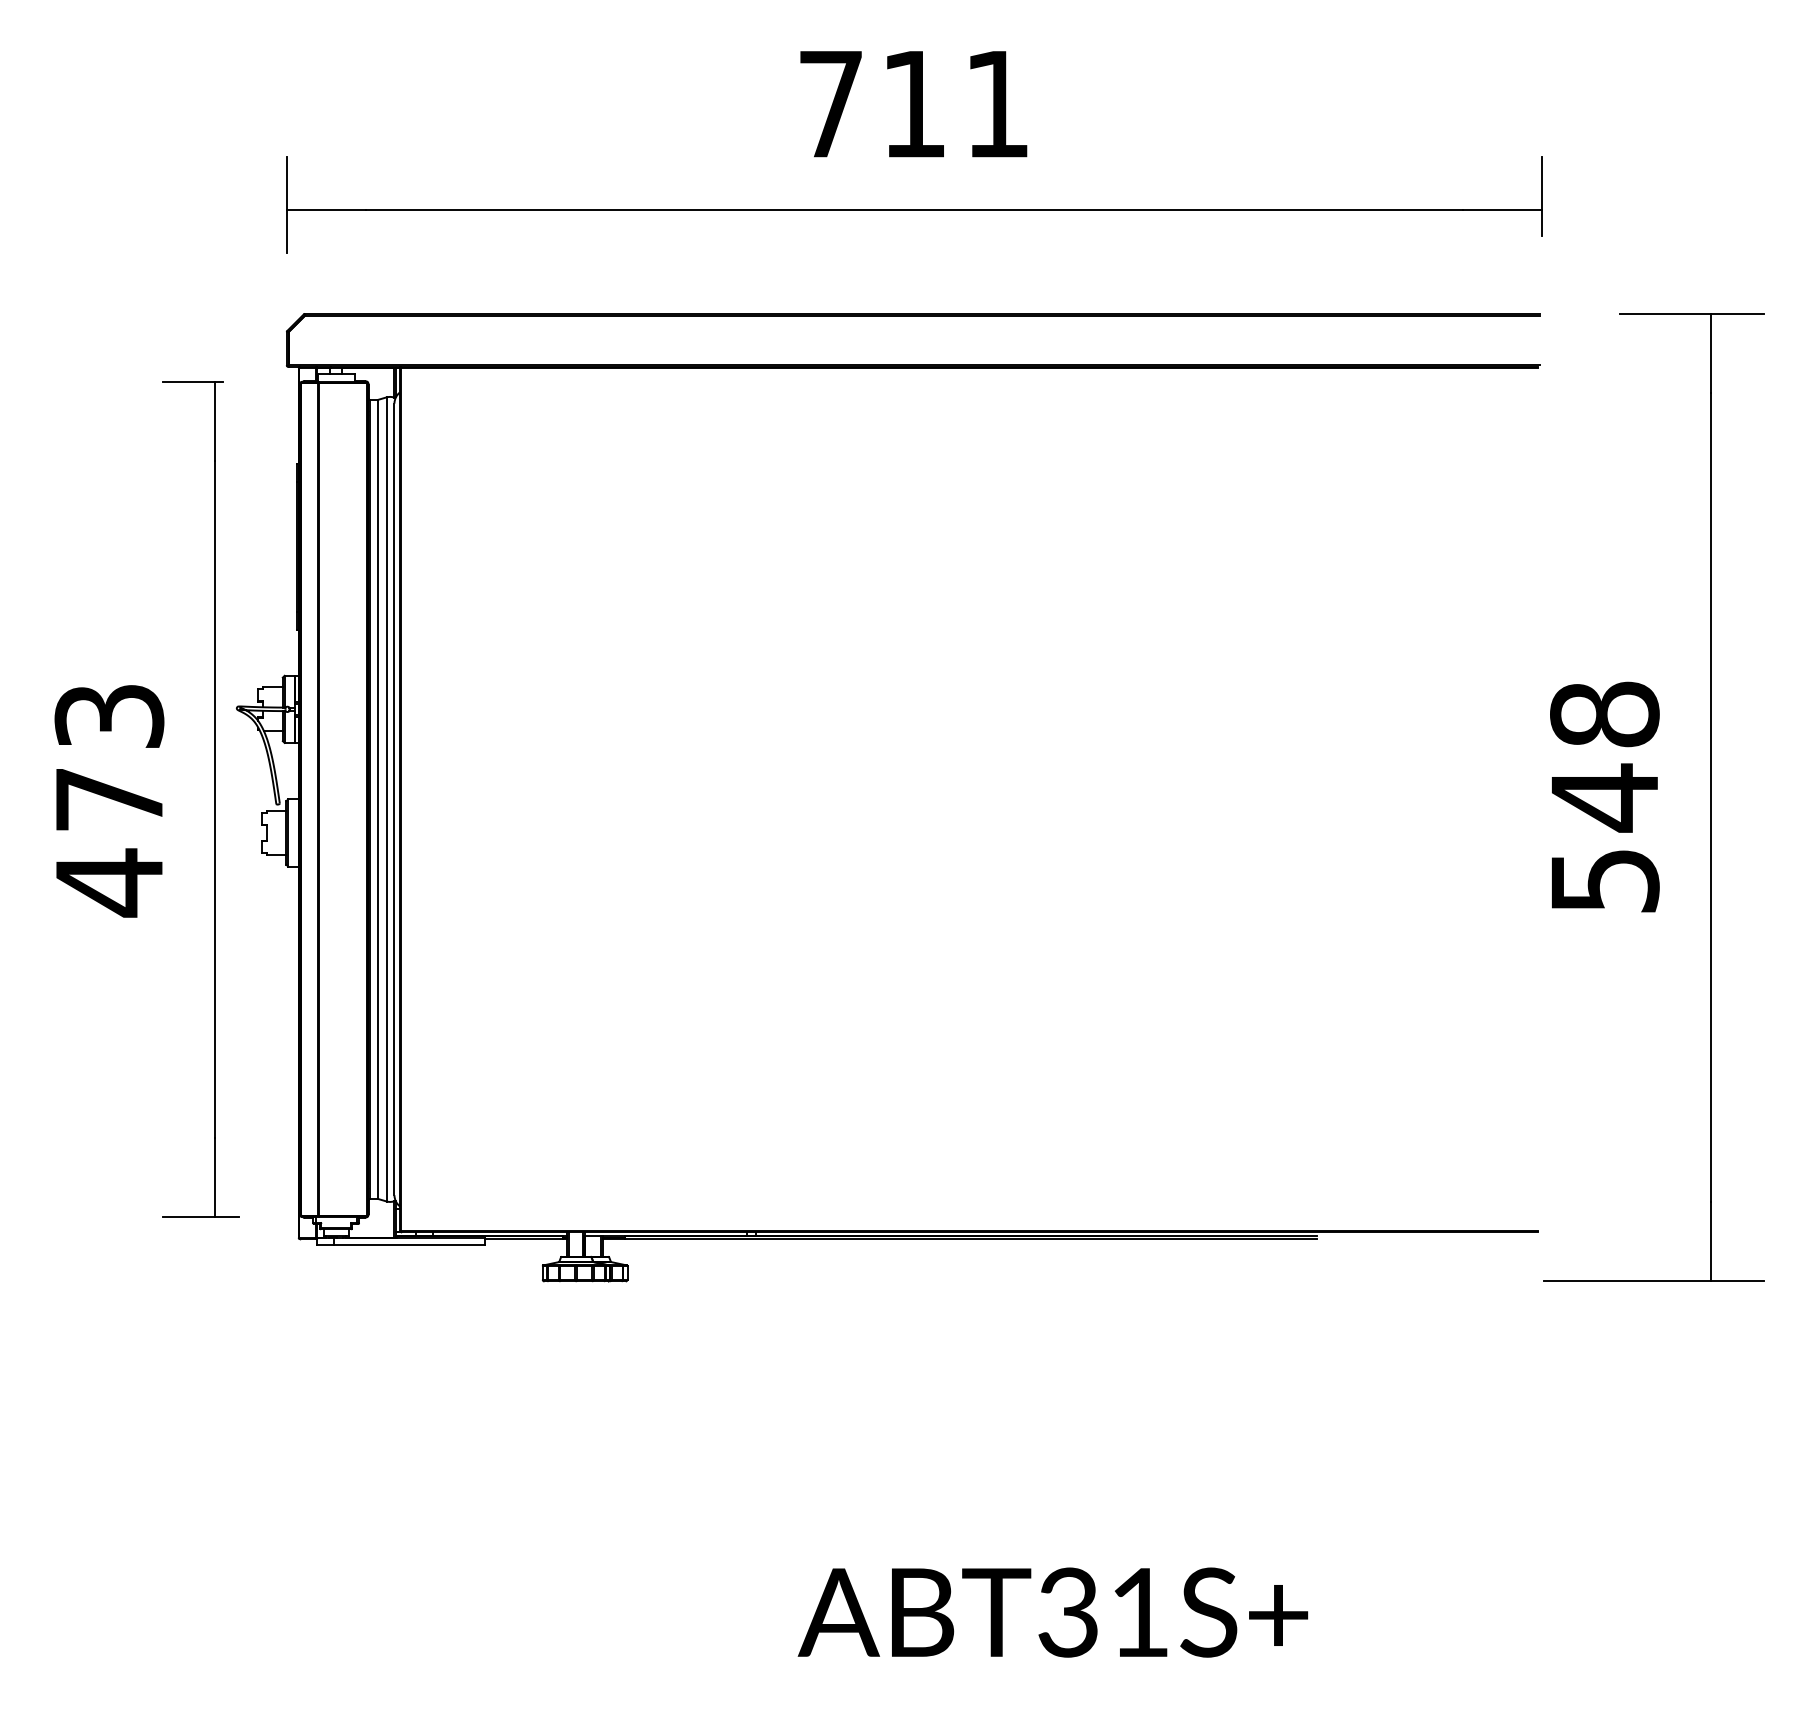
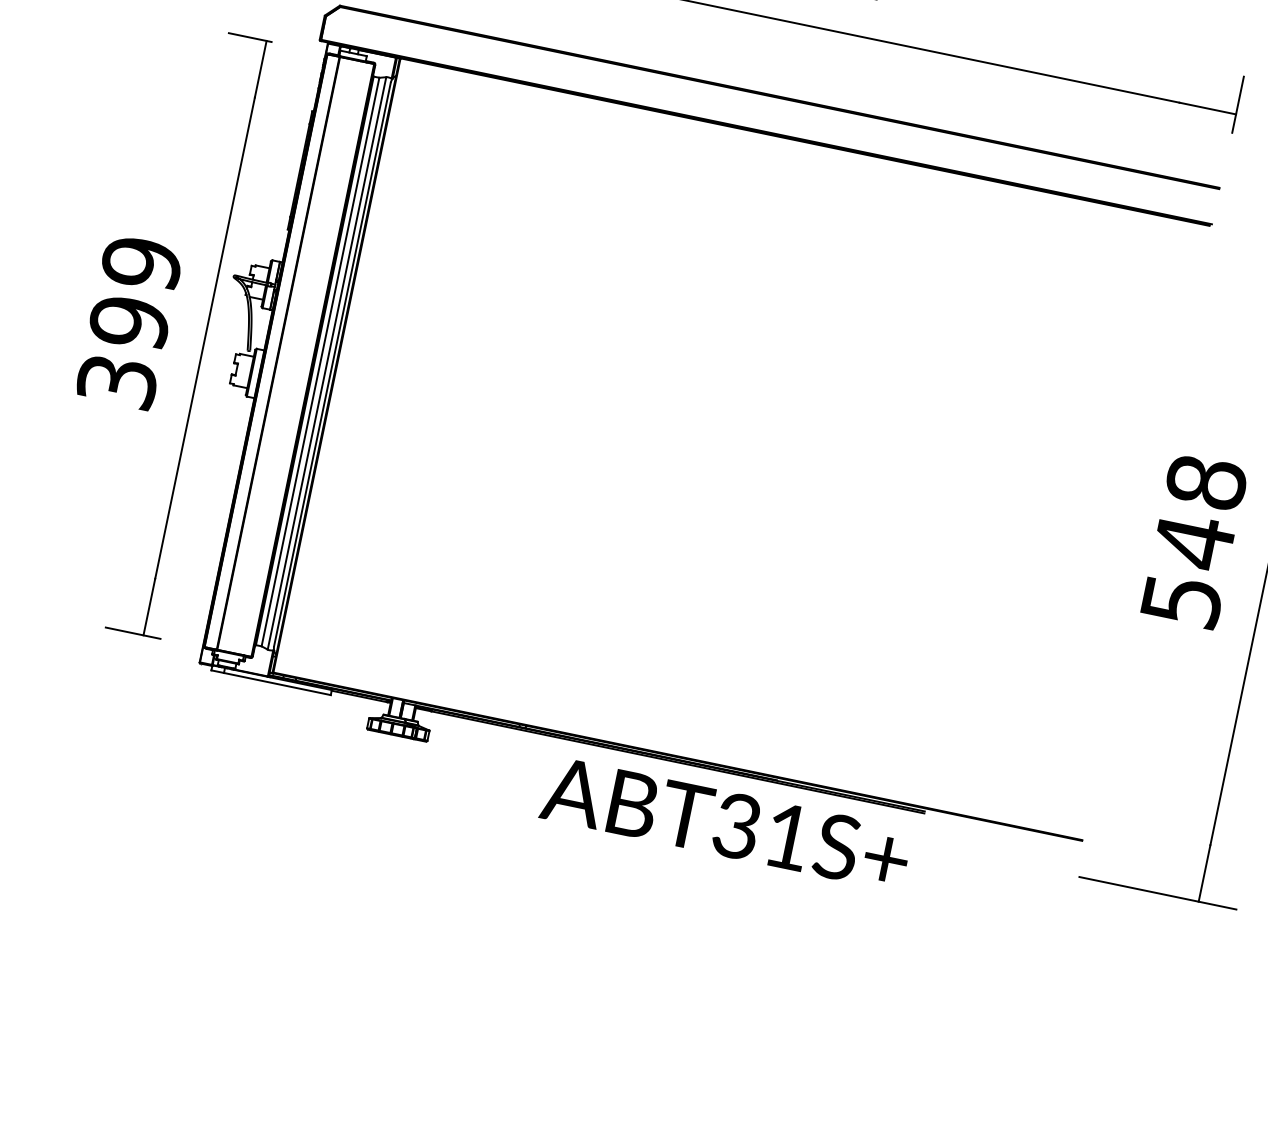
text: (109, 800) -> (129, 323), 473 -> 399
text: (1052, 1612) -> (725, 823), moved

